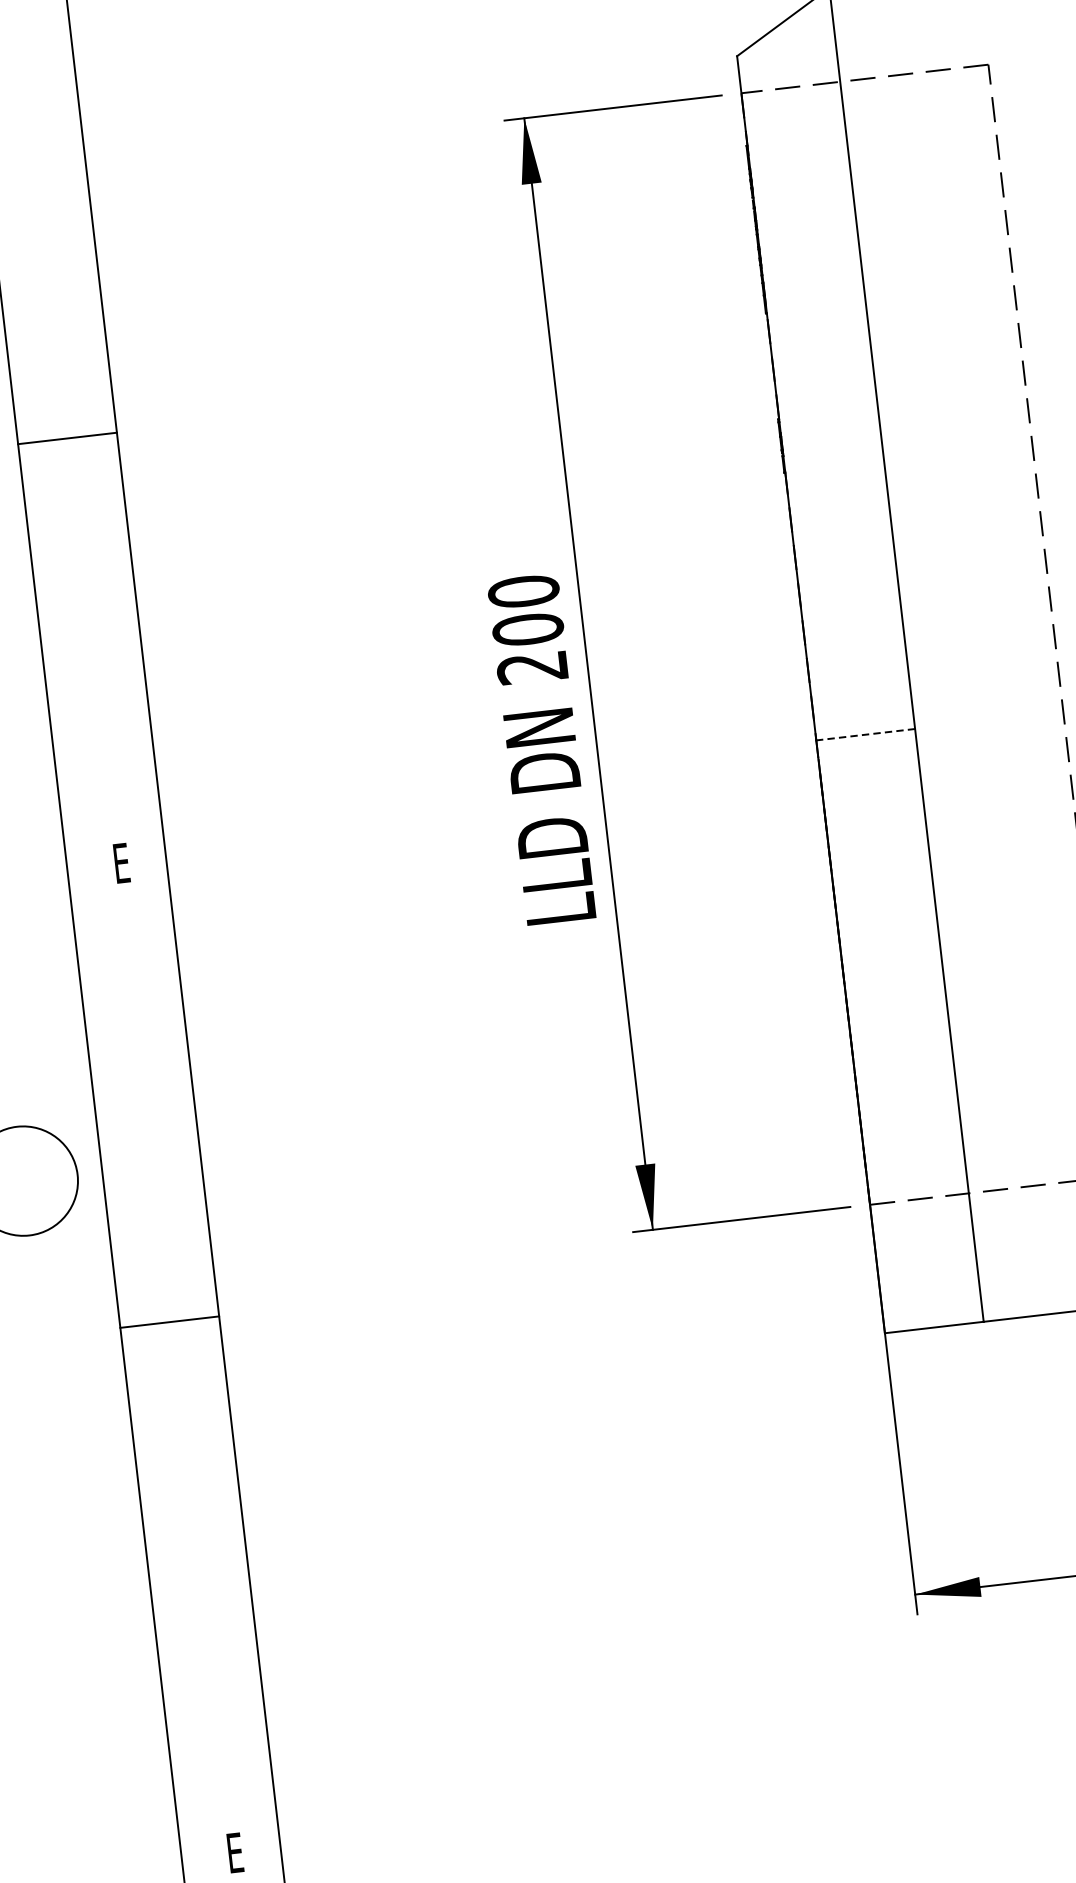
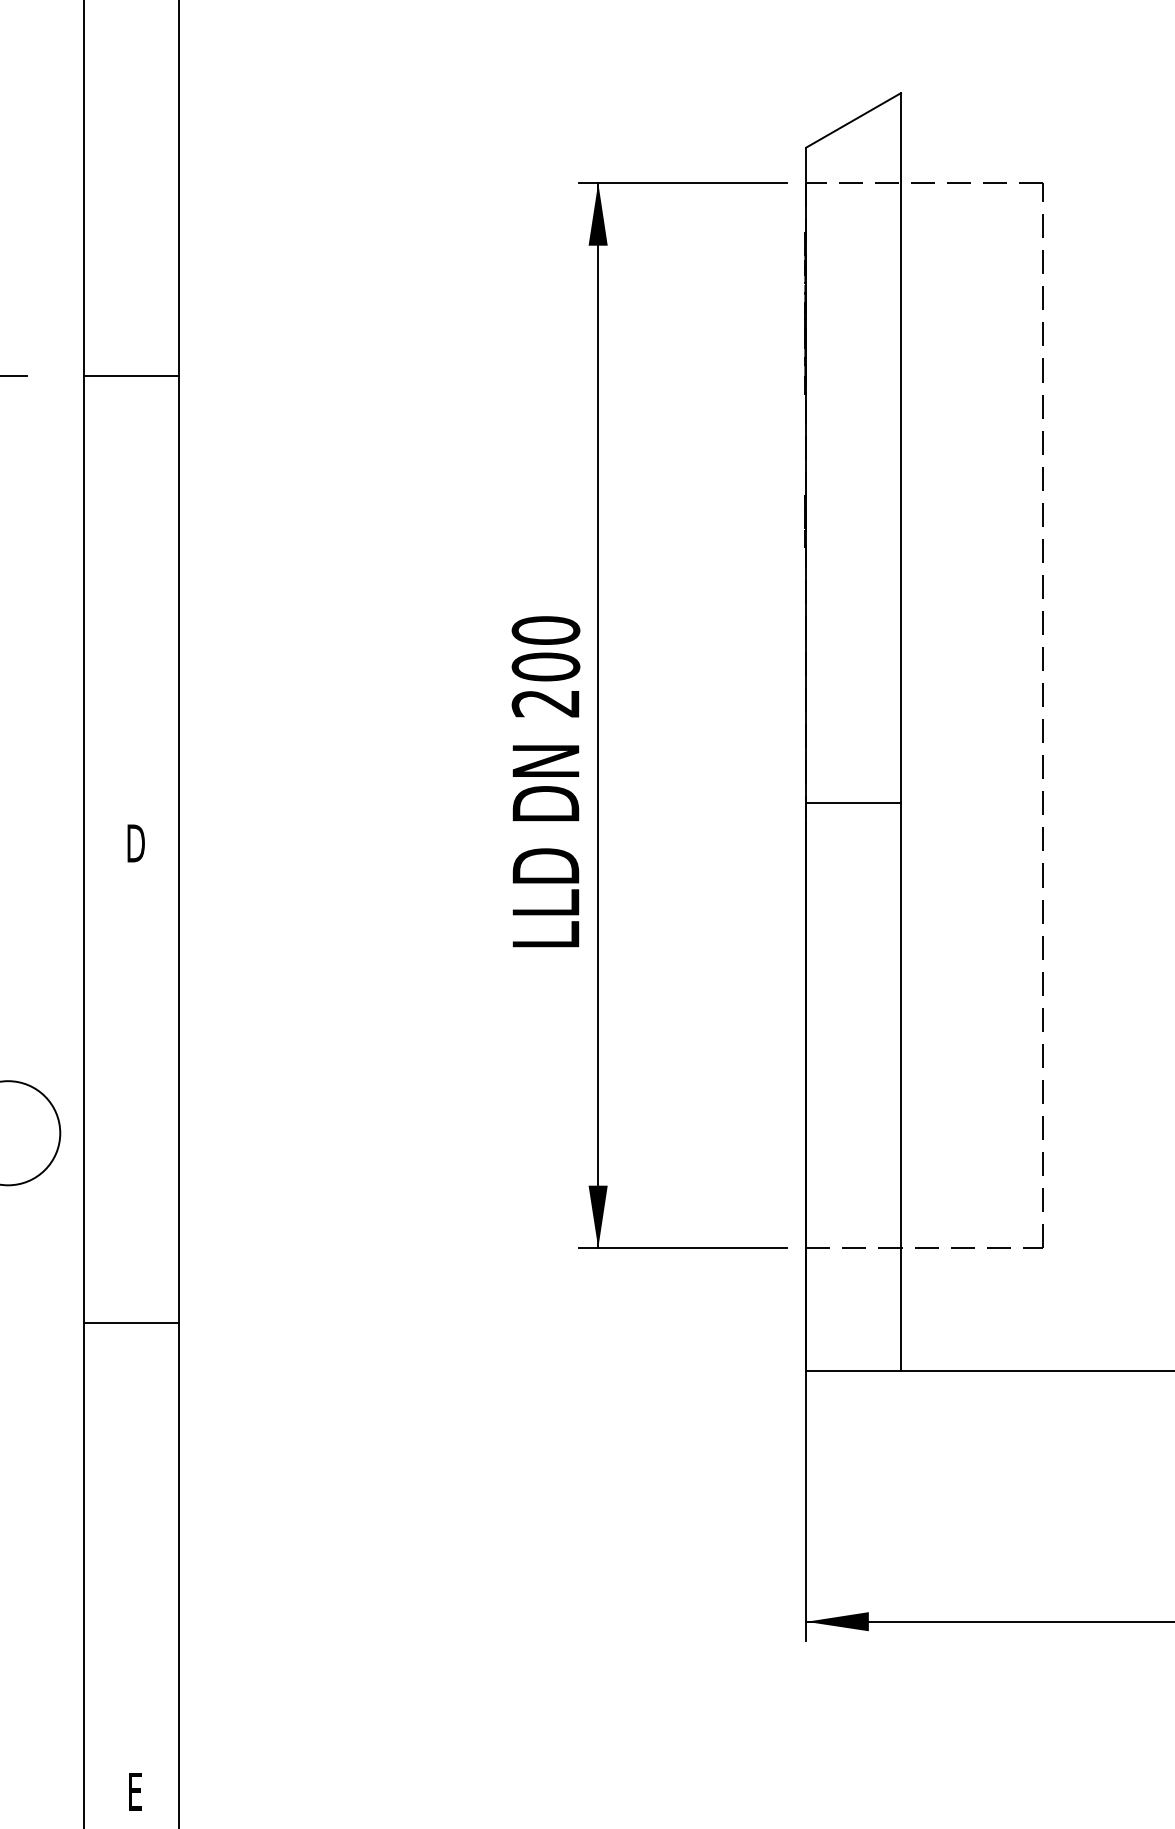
line: (66, 438) -> (130, 375), moved
line: (865, 734) -> (853, 803), dashed -> solid
text: (121, 863) -> (135, 843), E -> D
line: (168, 1322) -> (130, 1322), moved

